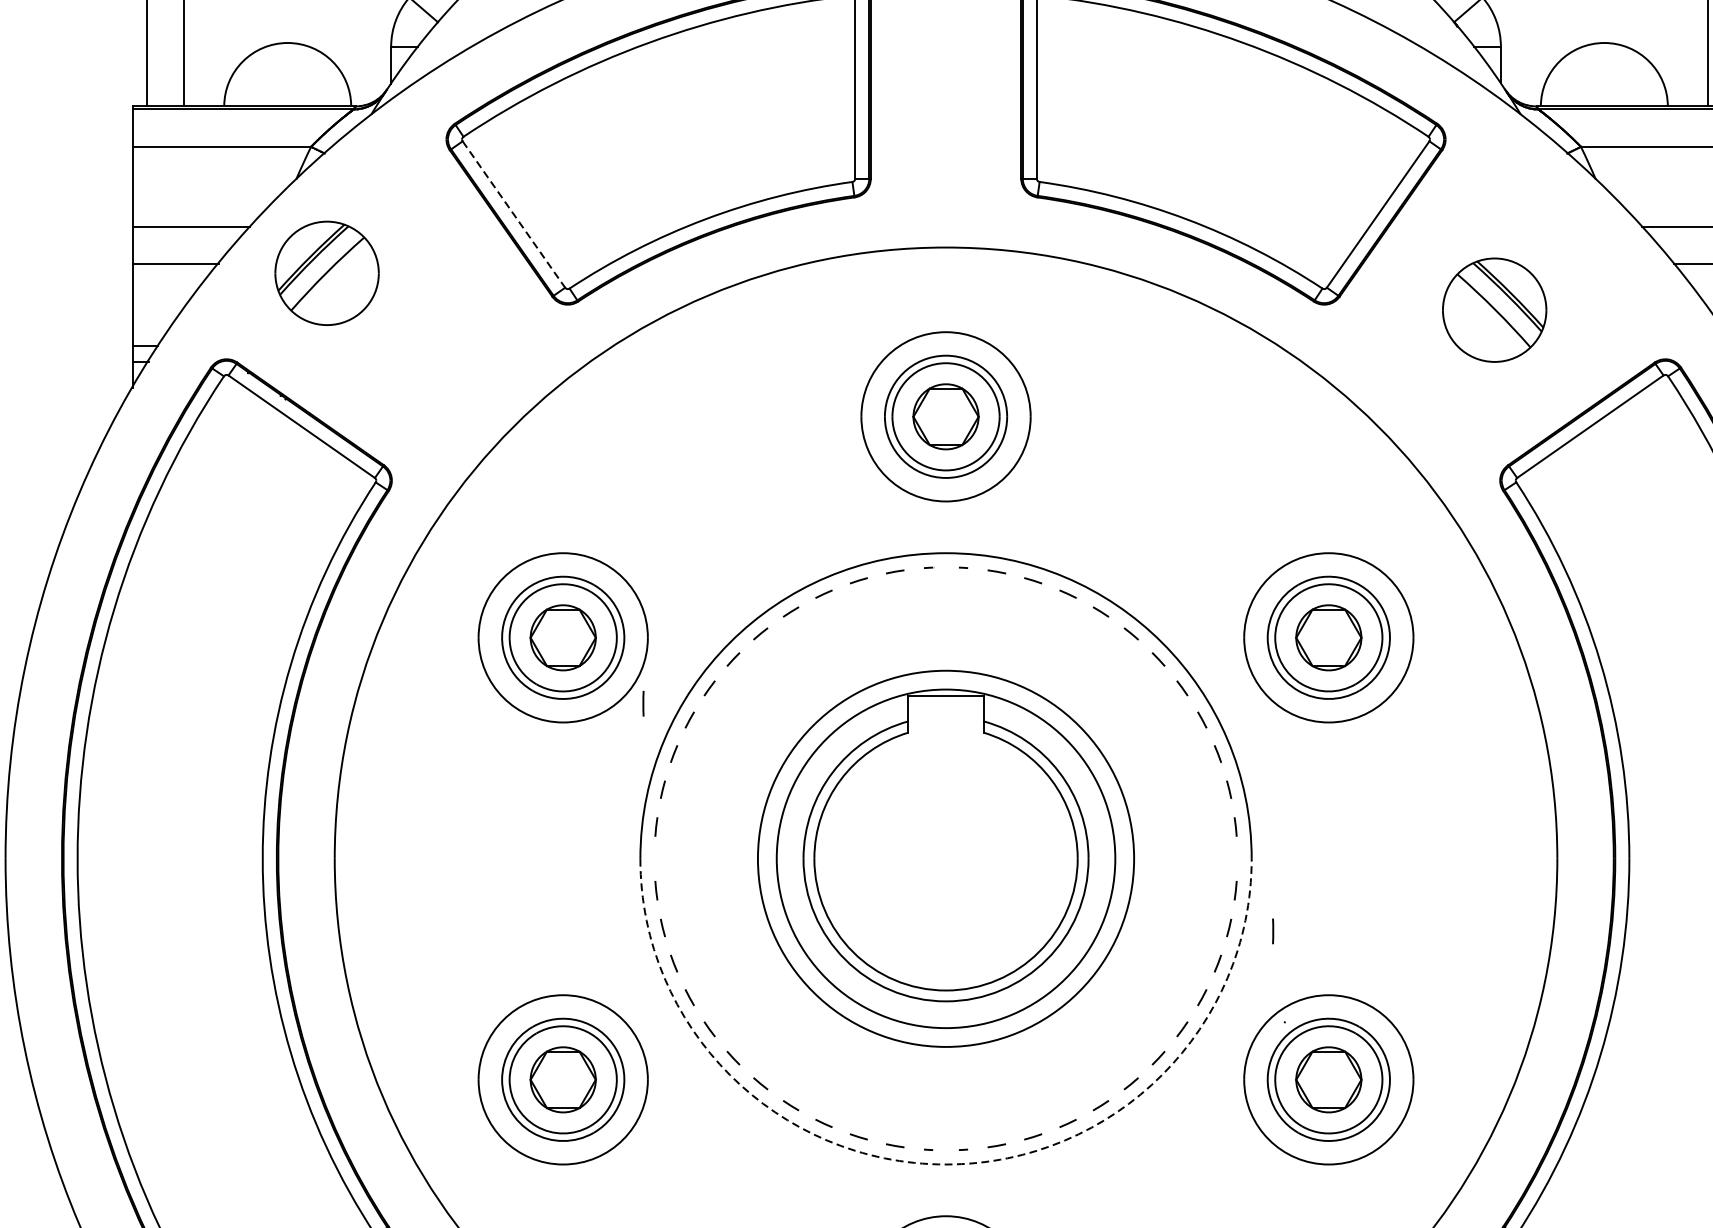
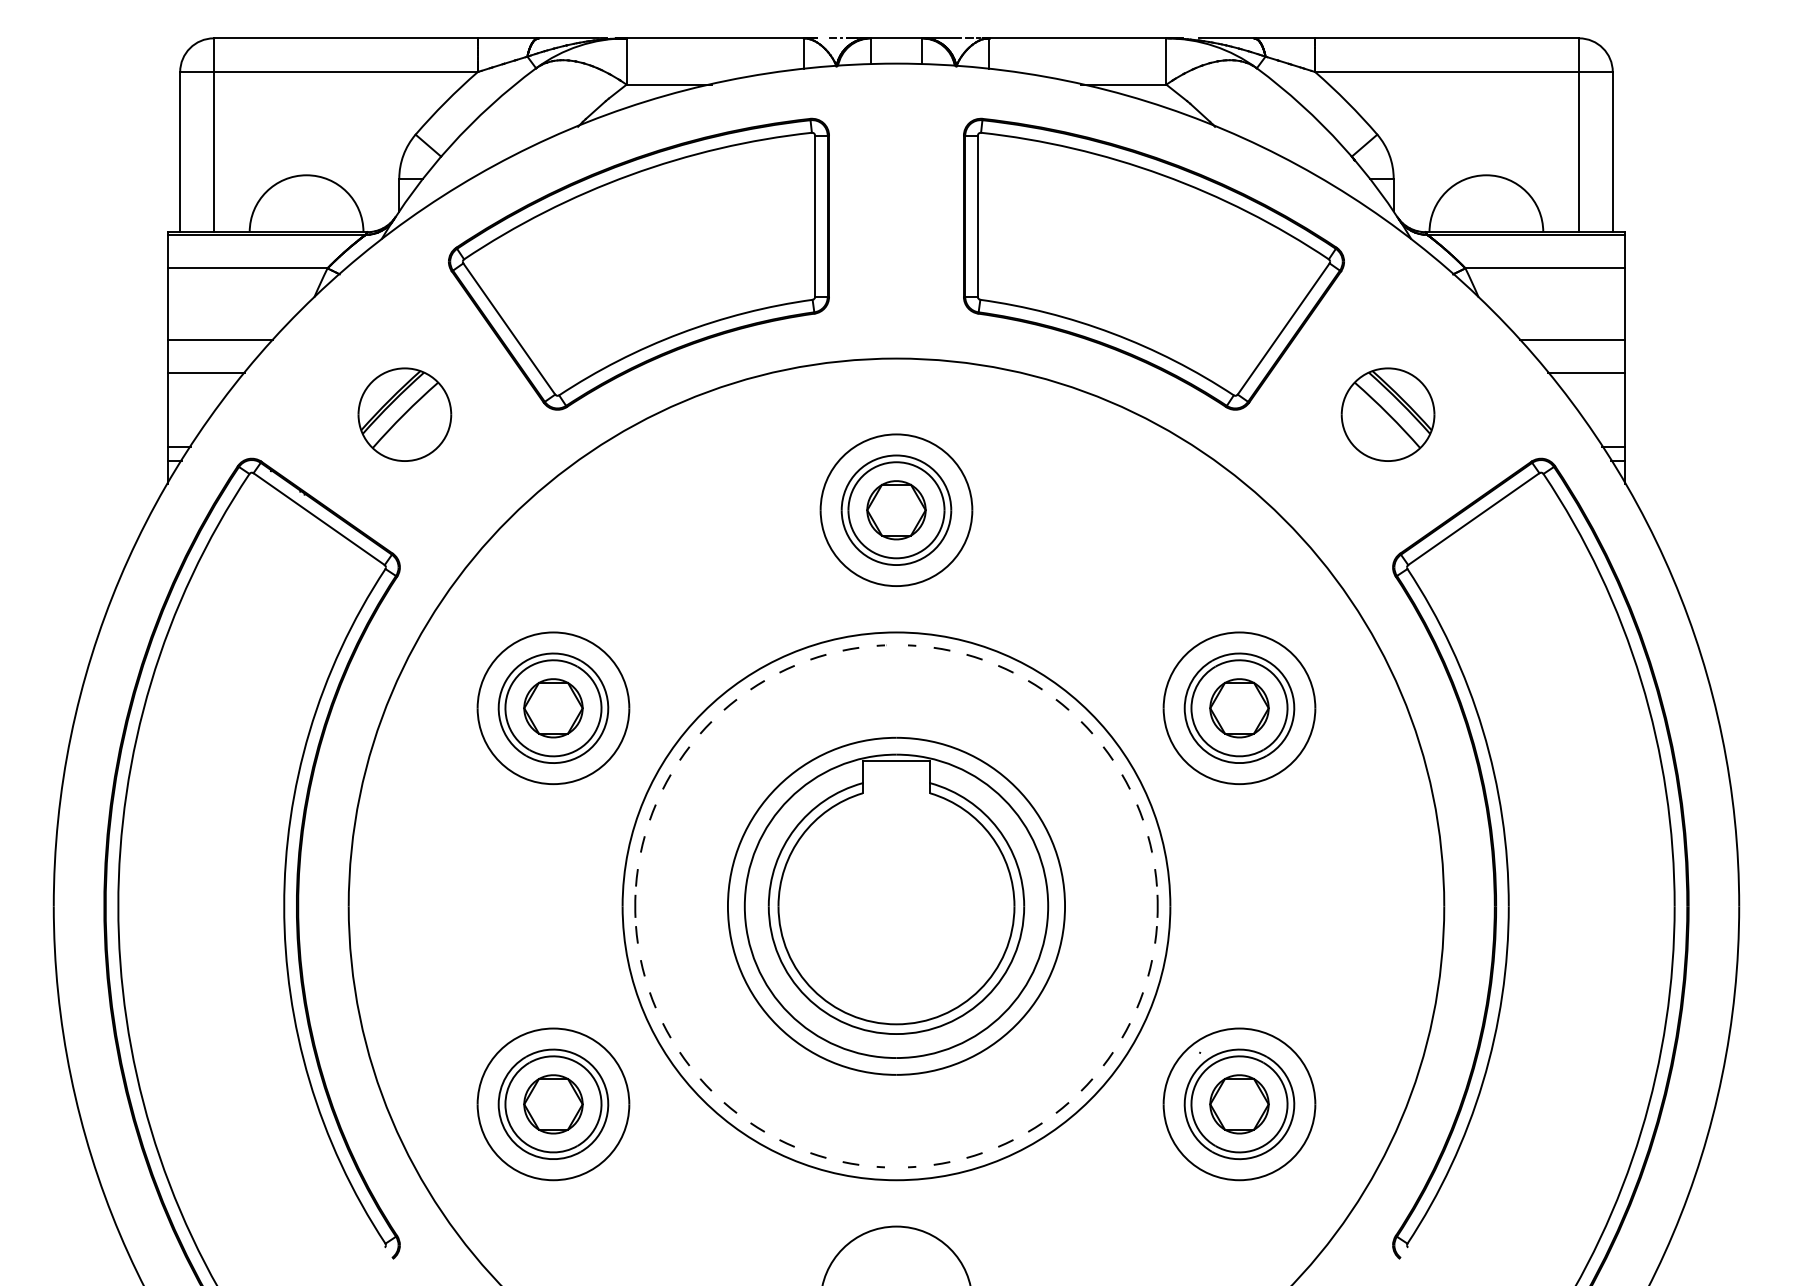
line: (514, 215) -> (509, 329), dashed -> solid
part: (326, 273) -> (404, 414), moved
line: (643, 702) -> (635, 905), moved
line: (1273, 930) -> (1157, 905), moved
arc: (946, 1164) -> (896, 1180), dashed -> solid

